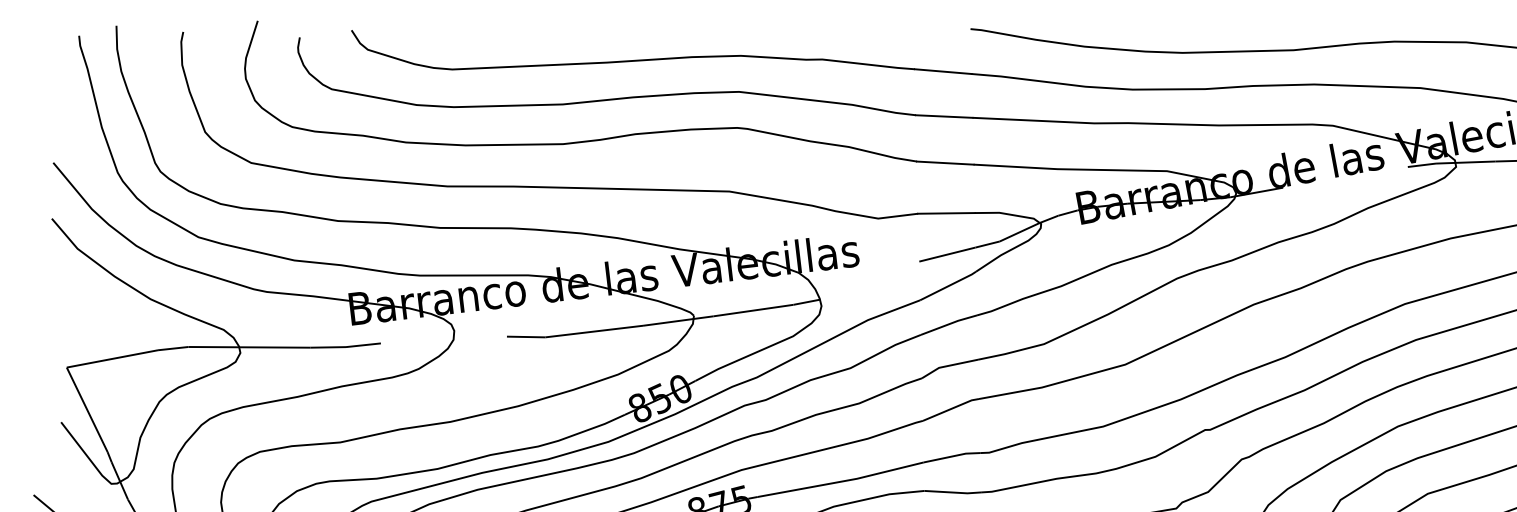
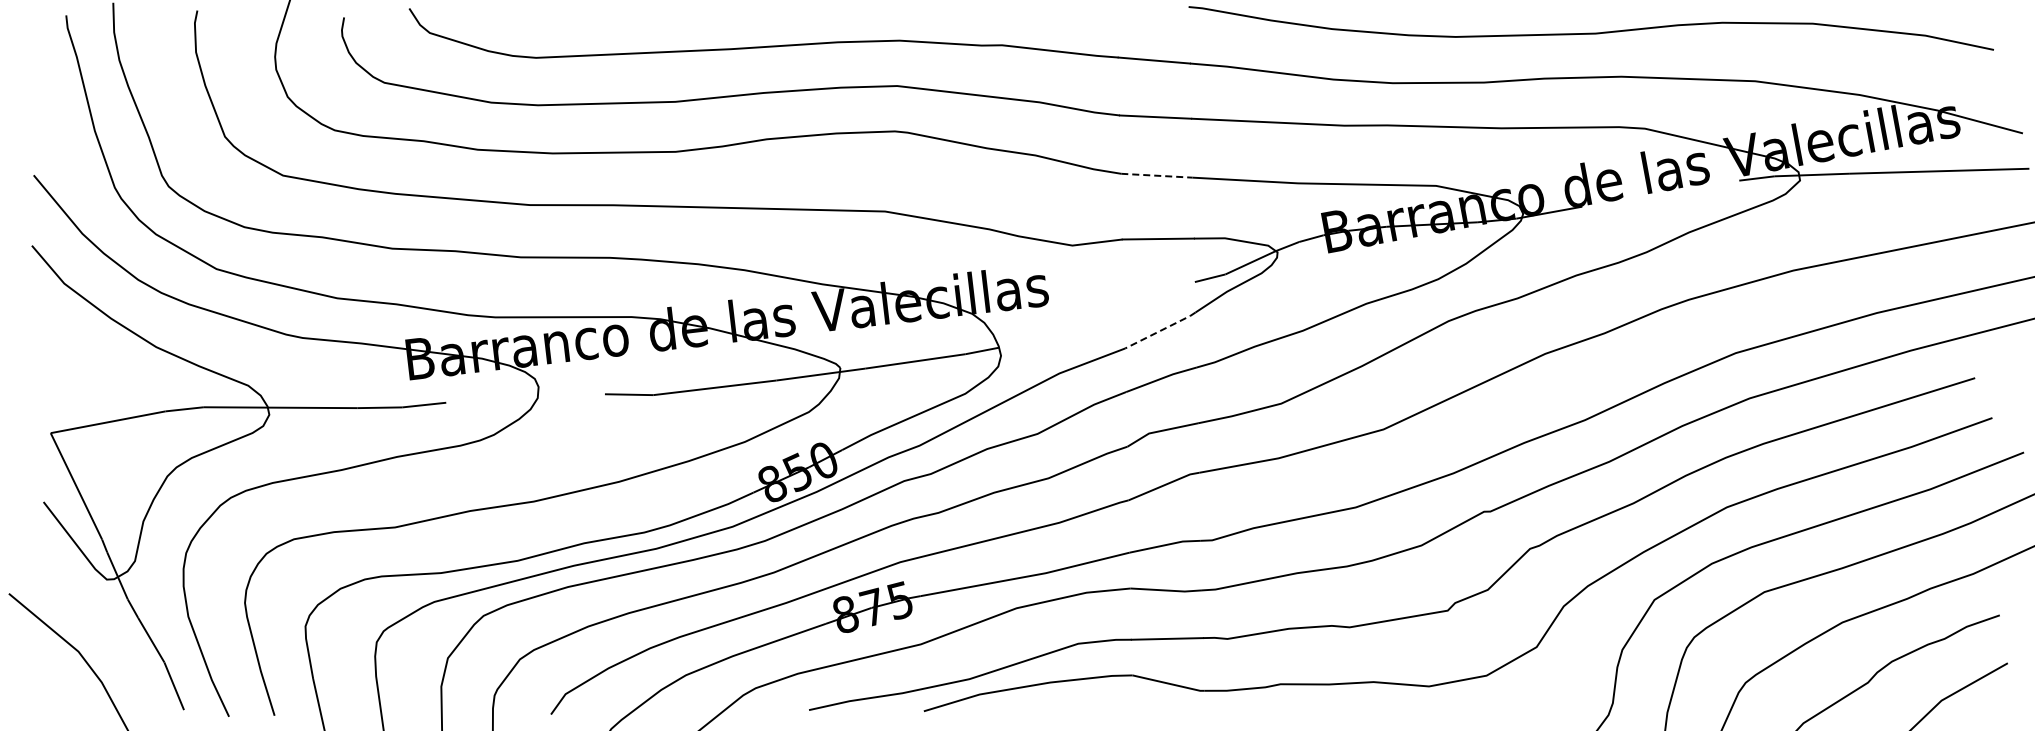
line: (945, 162) -> (1156, 175), solid -> dashed
line: (947, 254) -> (1159, 290), removed
line: (948, 286) -> (1160, 330), solid -> dashed

